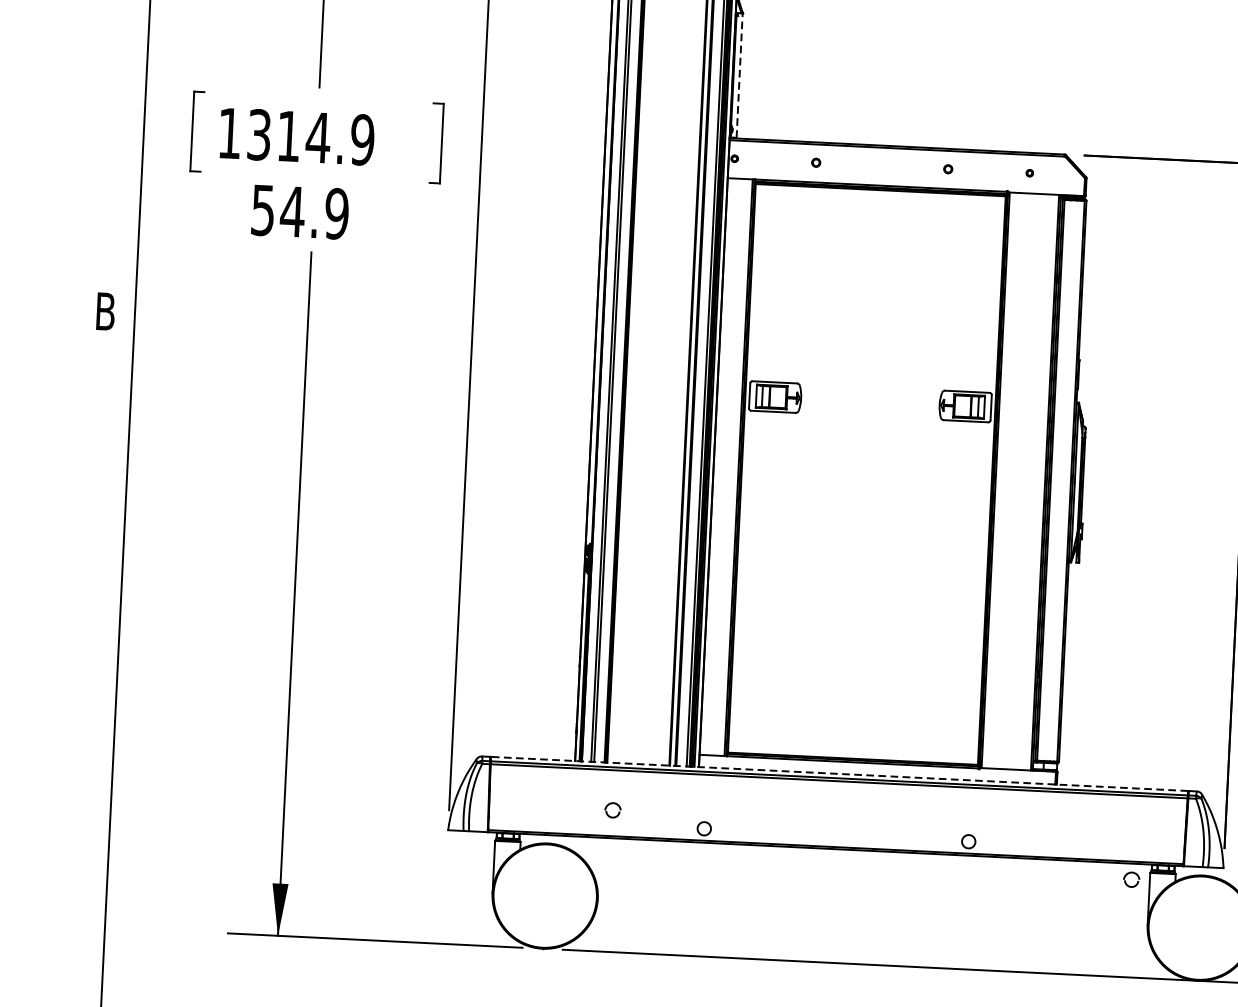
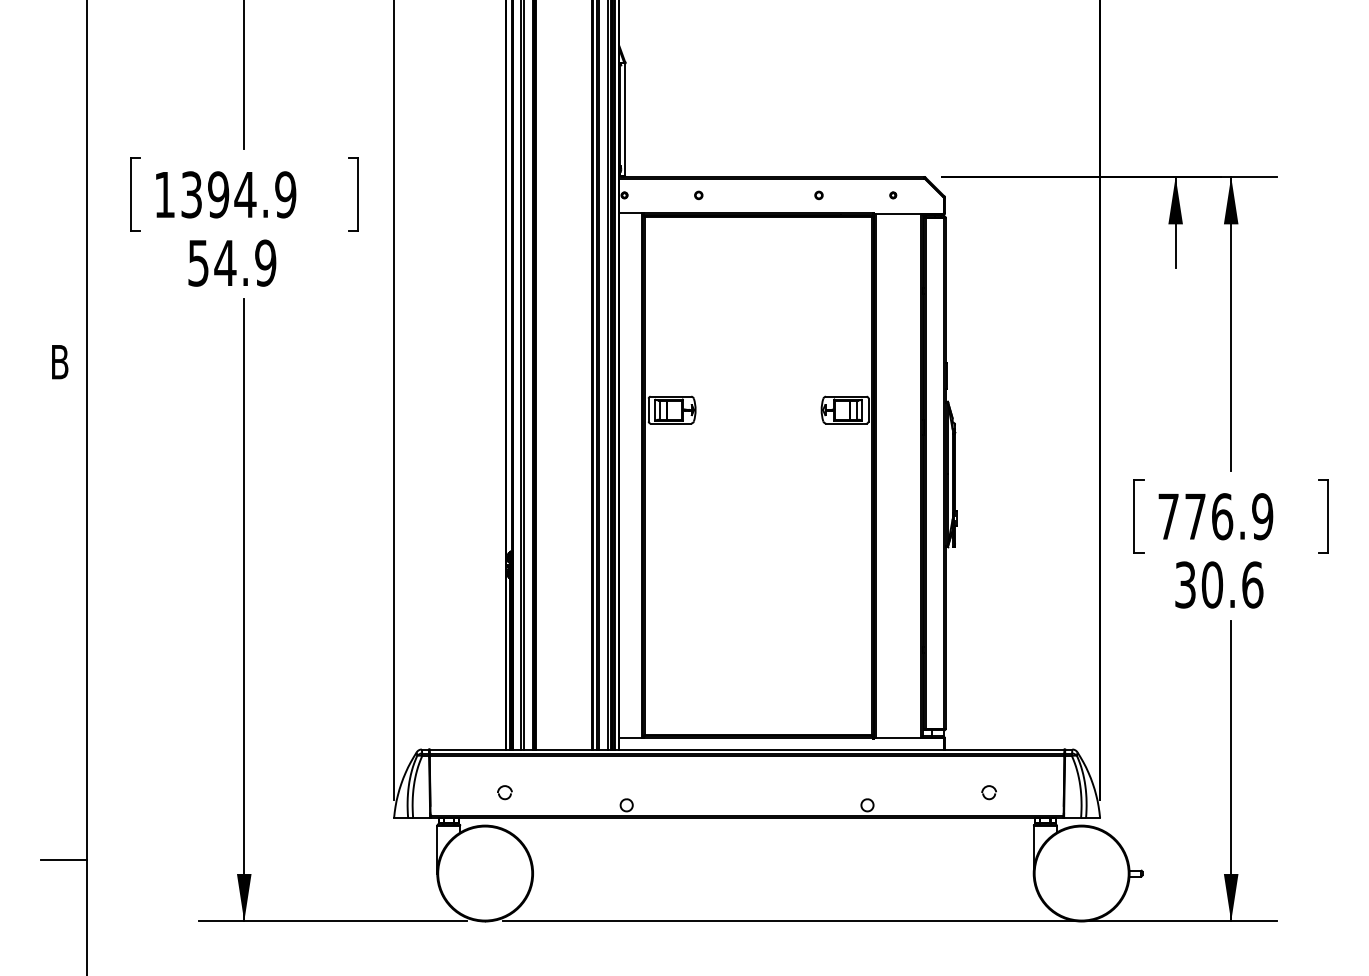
line: (739, 75) -> (625, 119), dashed -> solid
text: (288, 135) -> (218, 194), 1314.9 -> 1394.9
line: (838, 773) -> (746, 749), dashed -> solid
part: (612, 810) -> (504, 792), moved
line: (82, 858) -> (63, 859), added
part: (1130, 879) -> (988, 792), moved

